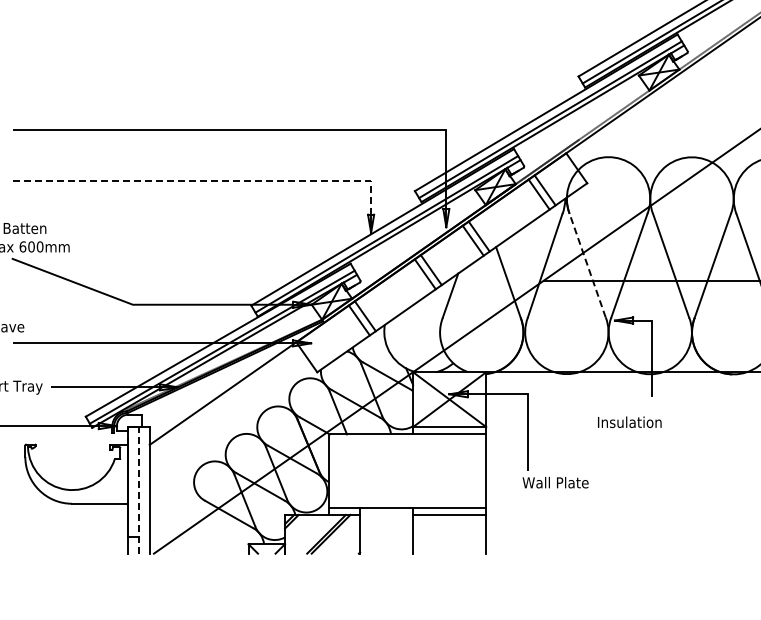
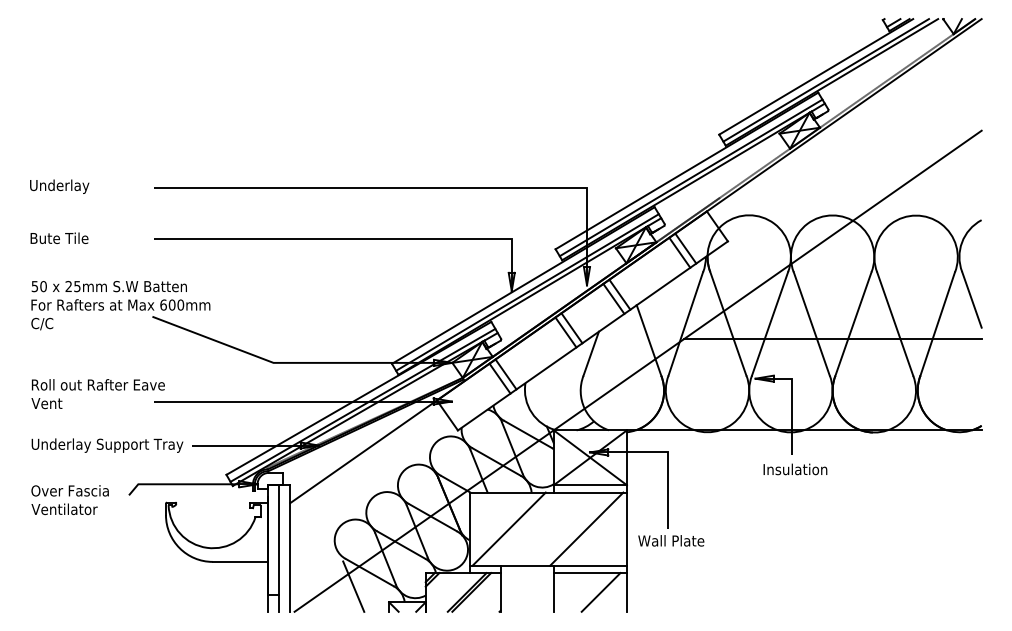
line: (208, 180) -> (349, 238), dashed -> solid
line: (587, 265) -> (728, 323), dashed -> solid
text: (629, 422) -> (795, 469), moved
line: (367, 470) -> (508, 528), added
line: (445, 470) -> (586, 528), added
text: (555, 482) -> (671, 540), moved
line: (138, 490) -> (279, 548), dashed -> solid
line: (212, 528) -> (353, 586), added
line: (459, 534) -> (600, 592), added

